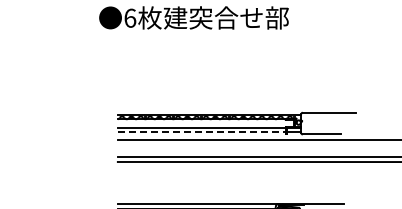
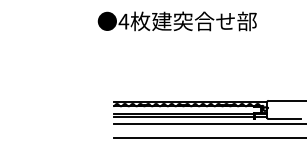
text: (129, 17) -> (123, 21), 6 -> 4
line: (201, 132) -> (183, 117), dashed -> solid

